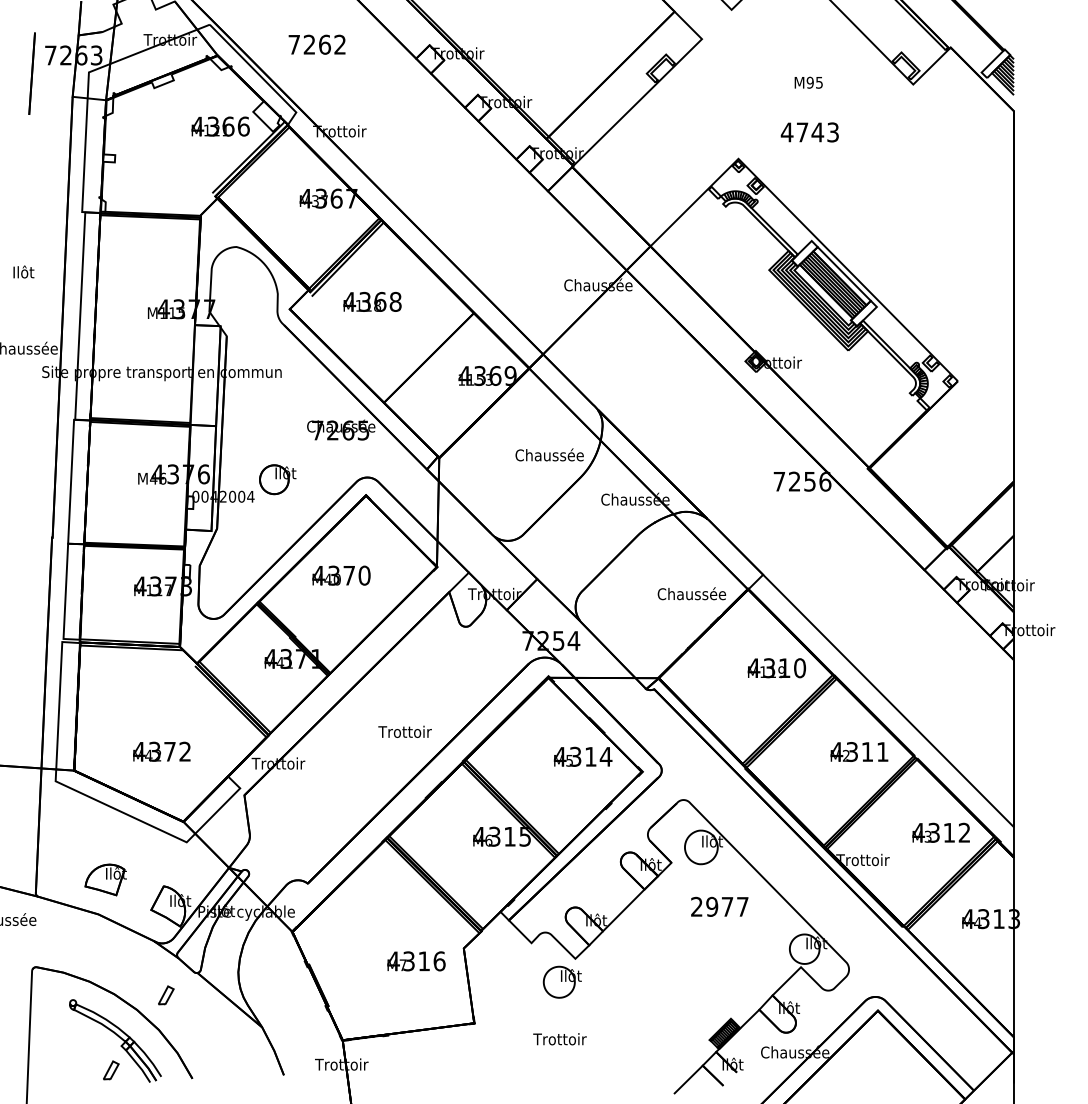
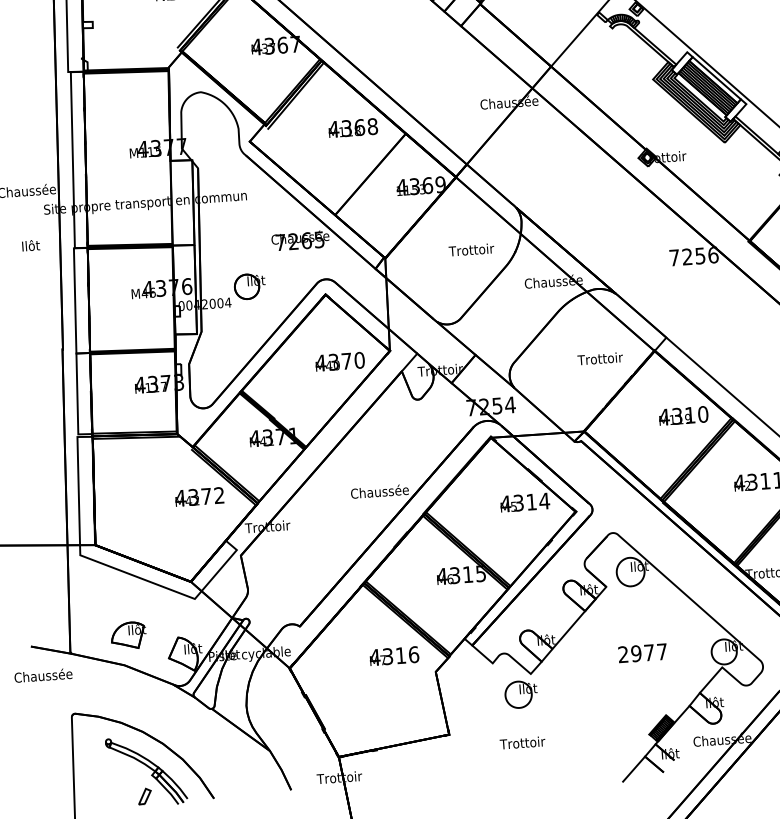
text: (23, 271) -> (30, 245), moved
text: (372, 301) -> (353, 127), moved
text: (548, 454) -> (477, 248), Chaussée -> Trottoir
text: (341, 575) -> (340, 361), moved
text: (691, 593) -> (606, 357), Chaussée -> Trottoir
text: (412, 731) -> (379, 491), Trottoir -> Chaussée
text: (161, 751) -> (199, 496), moved
text: (719, 906) -> (642, 652), moved
text: (416, 961) -> (394, 656), moved
part: (166, 995) -> (187, 729), removed

